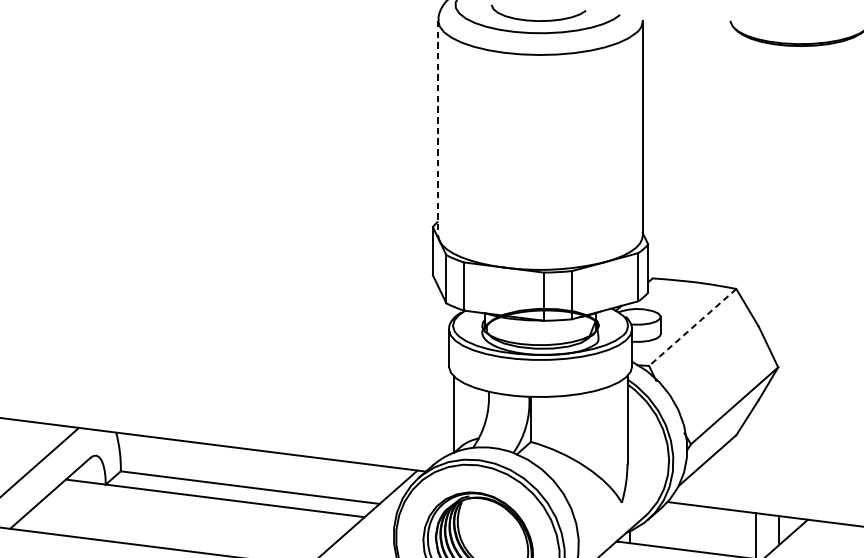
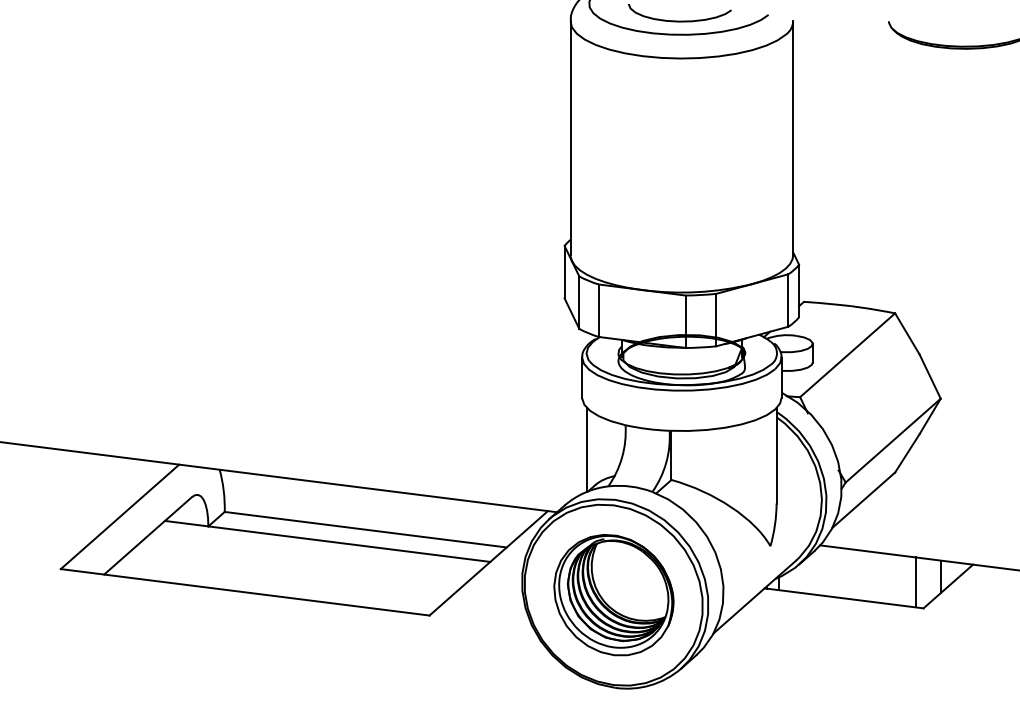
line: (438, 128) -> (570, 138), dashed -> solid
line: (692, 327) -> (847, 355), dashed -> solid

